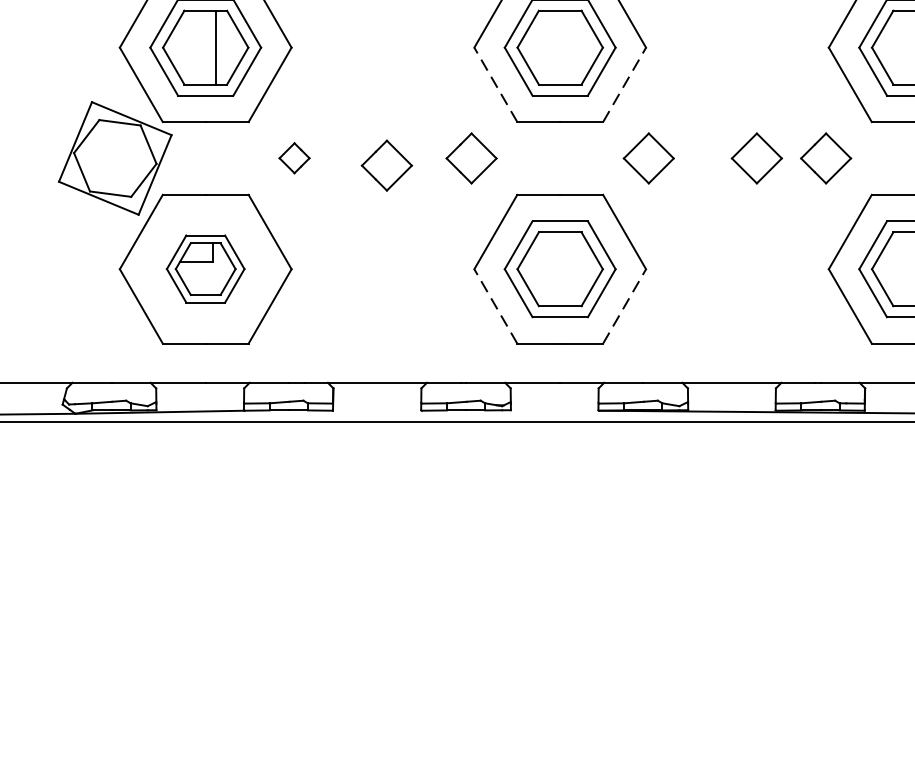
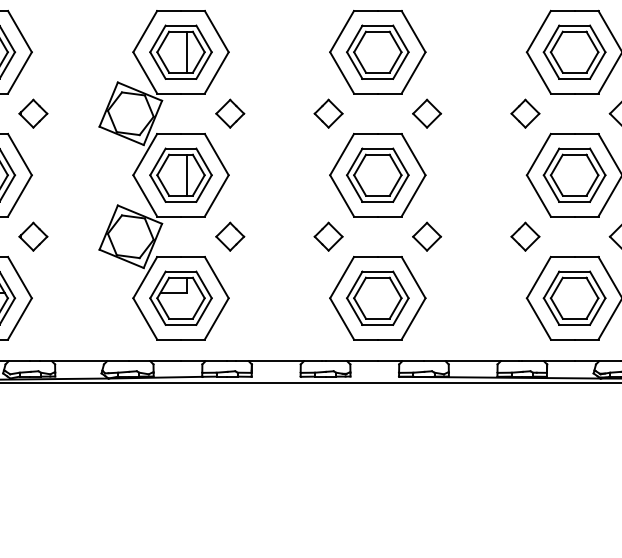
line: (496, 84) -> (342, 195), dashed -> solid
line: (624, 84) -> (413, 195), dashed -> solid
part: (294, 157) -> (230, 236), size x1.67
part: (757, 157) -> (487, 236), removed
part: (386, 165) -> (281, 240), removed
part: (204, 267) -> (180, 297), size x1.43
line: (496, 305) -> (342, 318), dashed -> solid
line: (624, 305) -> (413, 318), dashed -> solid

